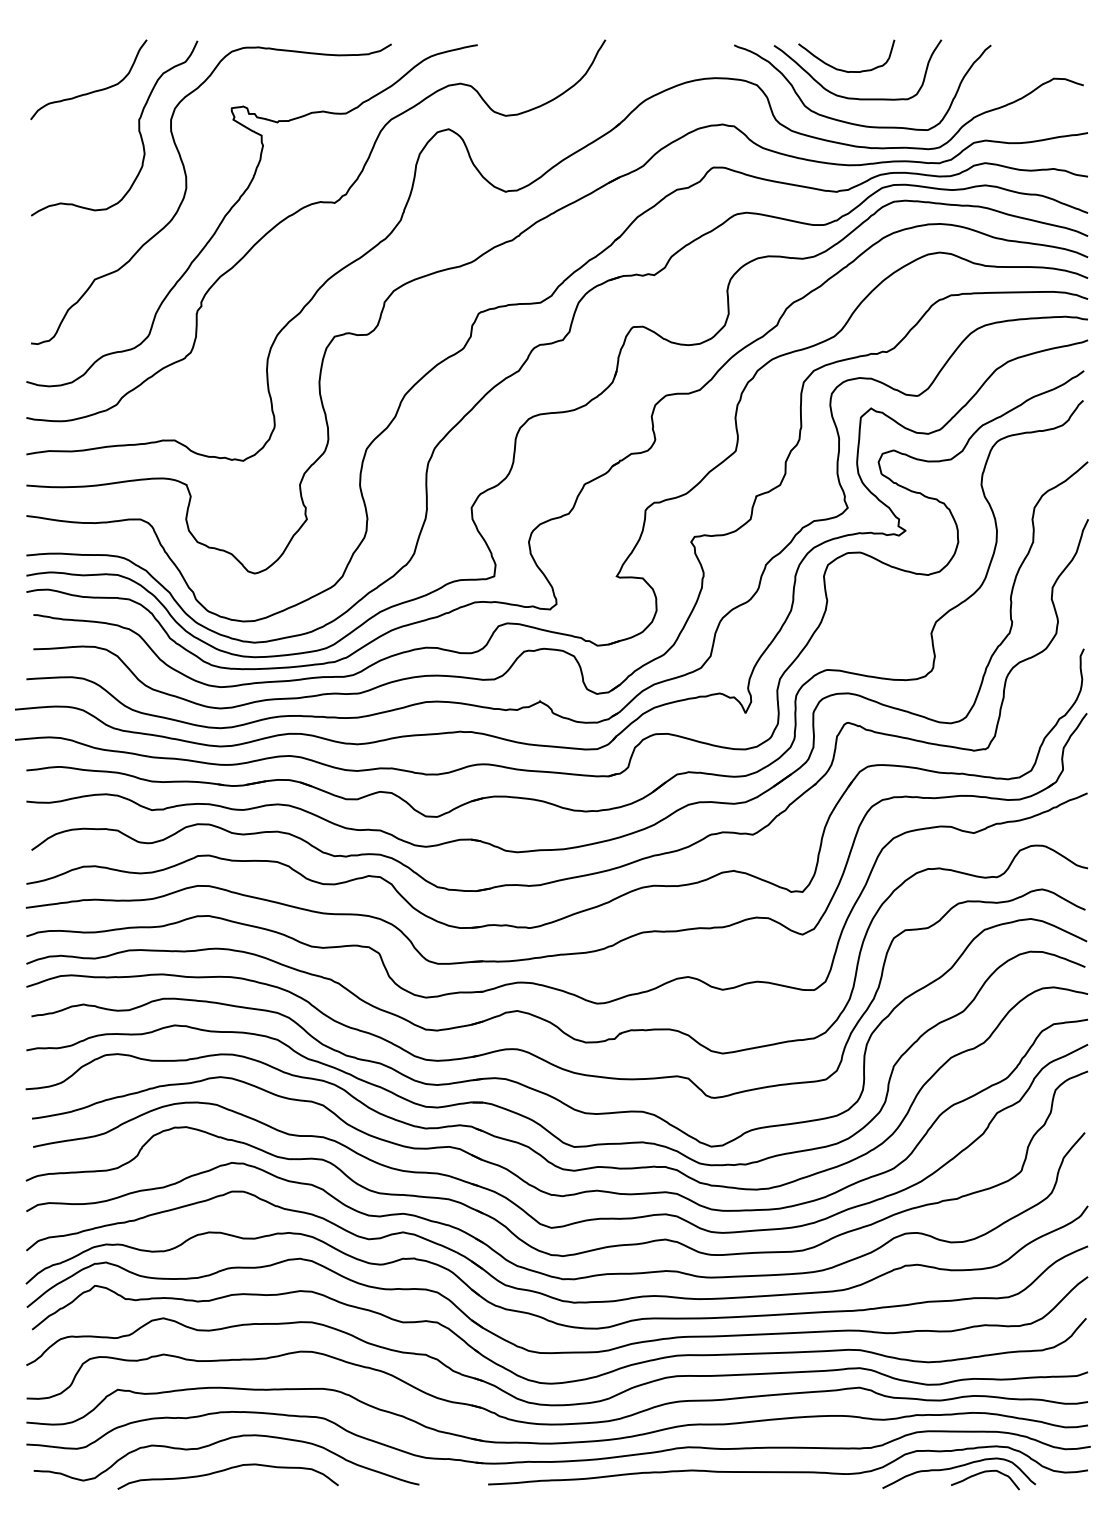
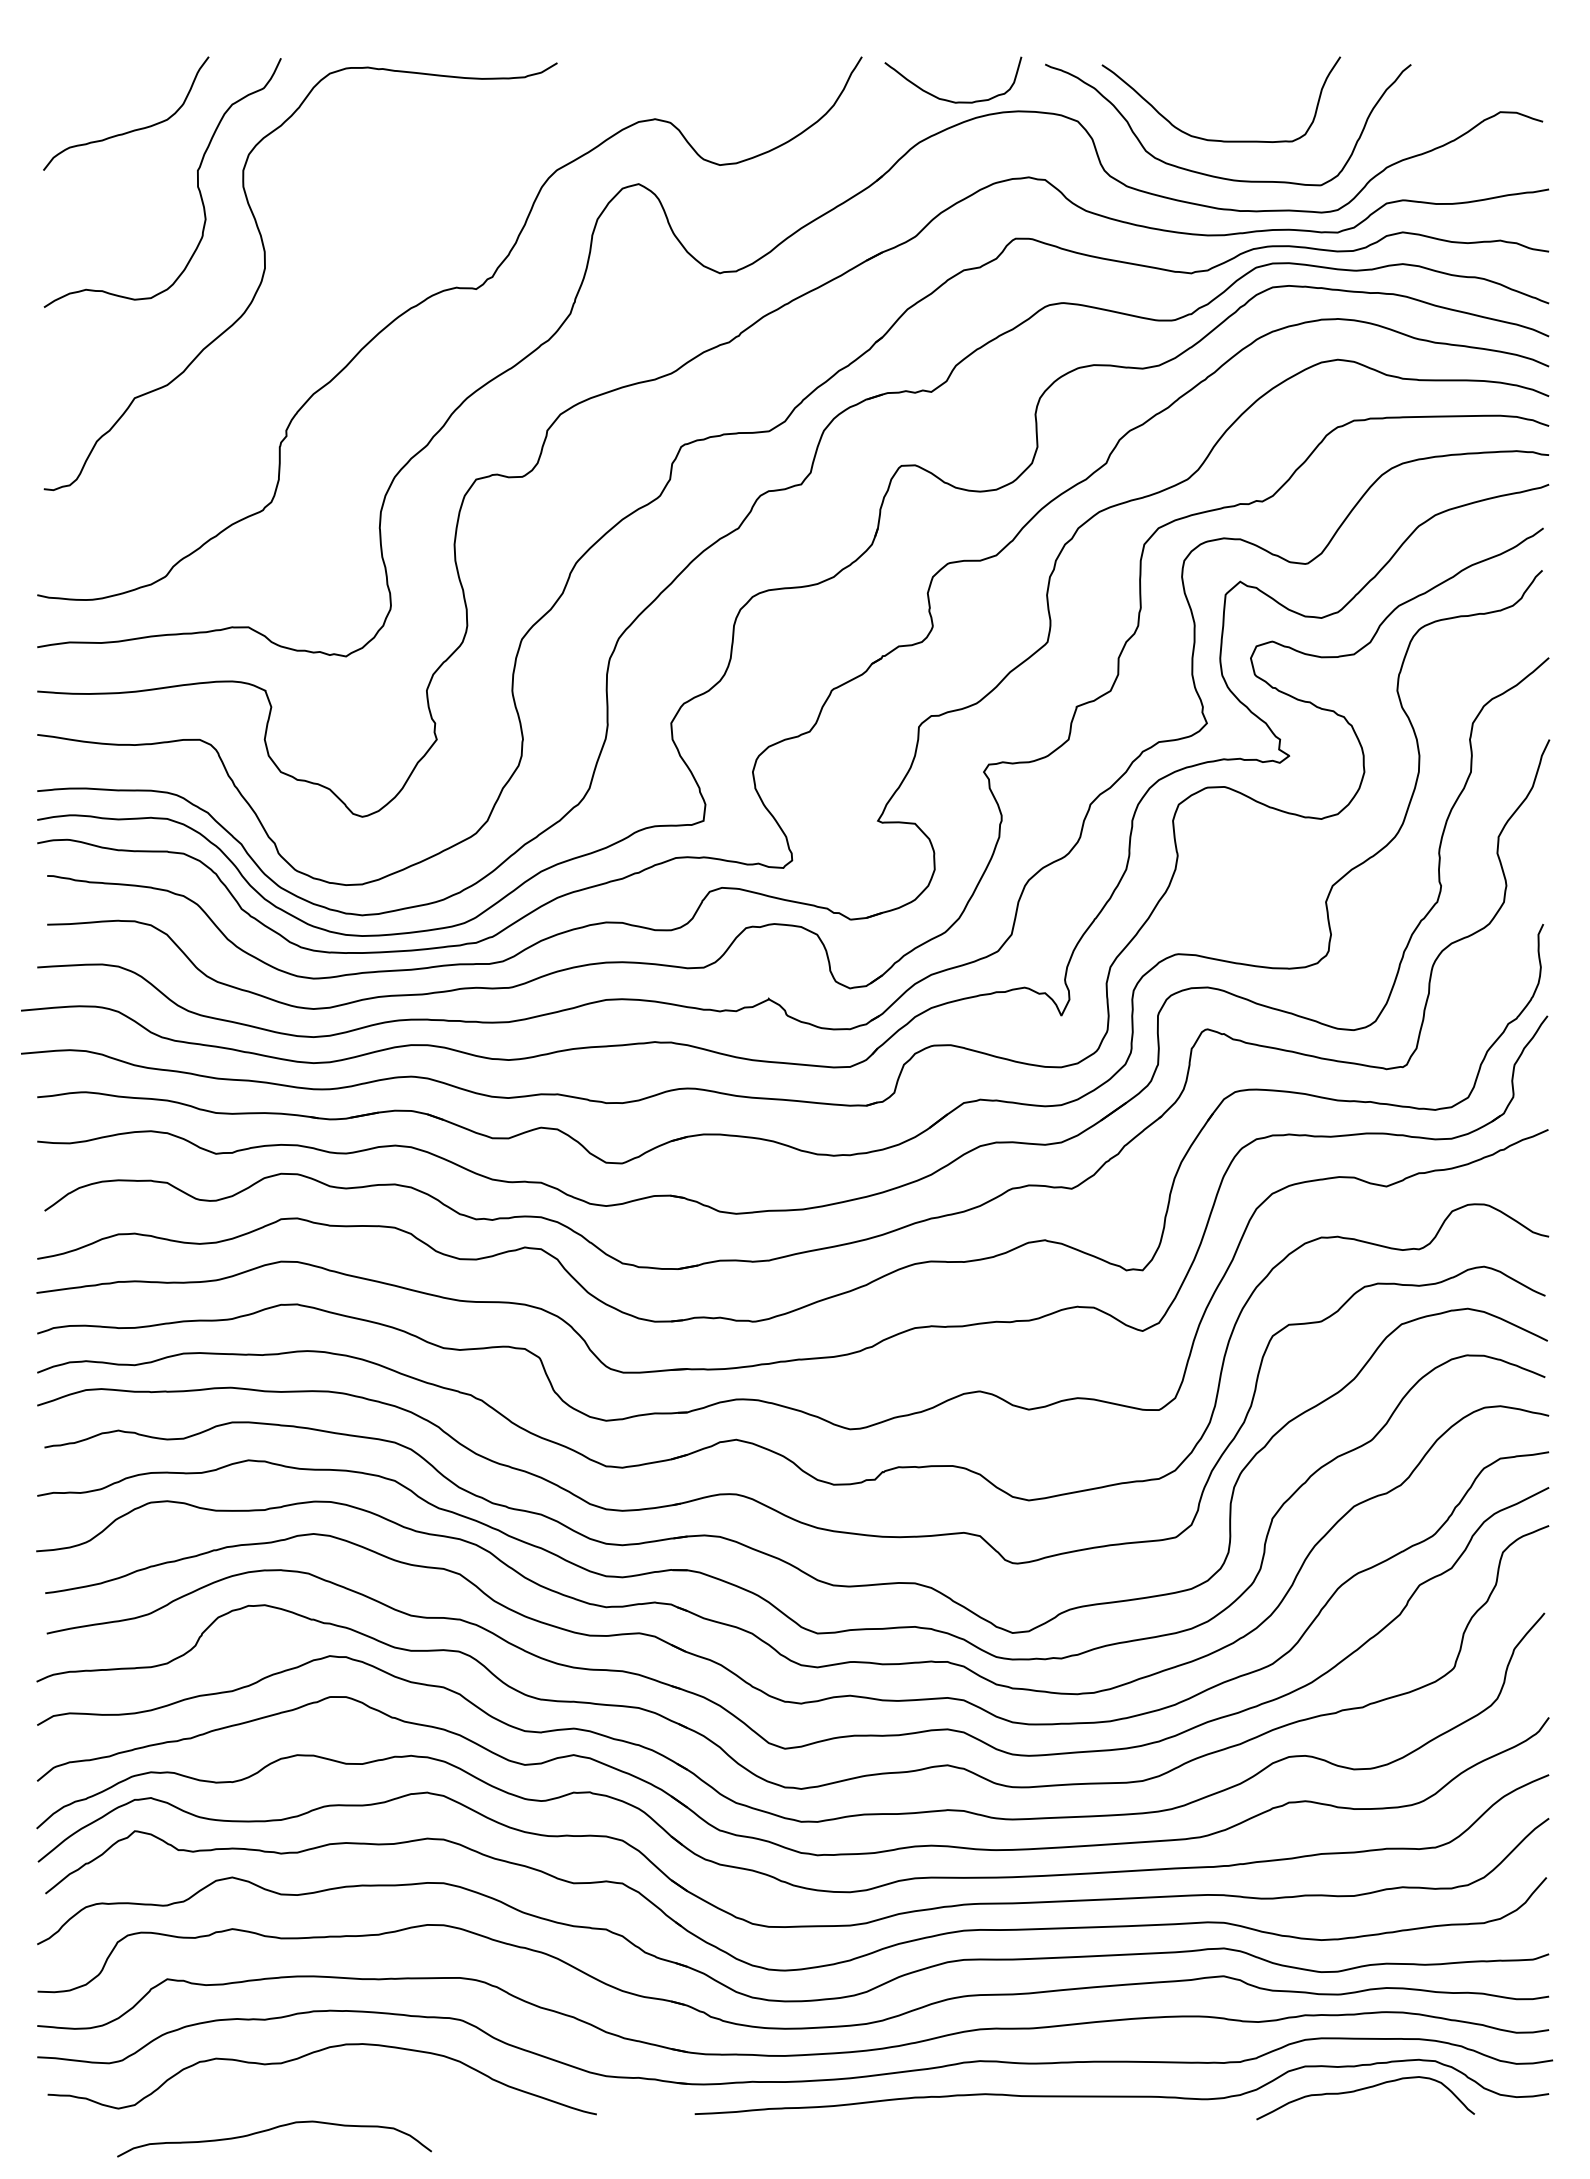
curve: (842, 69) -> (947, 99), moved
curve: (235, 204) -> (335, 291), removed
curve: (225, 1470) -> (270, 2130), moved
curve: (983, 1472) -> (1400, 2097), removed

